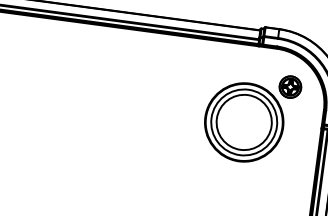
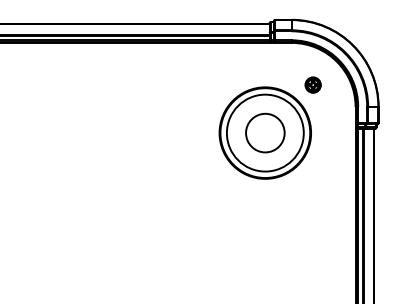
part: (289, 86) -> (312, 84), size x0.6
circle: (244, 121) -> (265, 132), size x0.6

